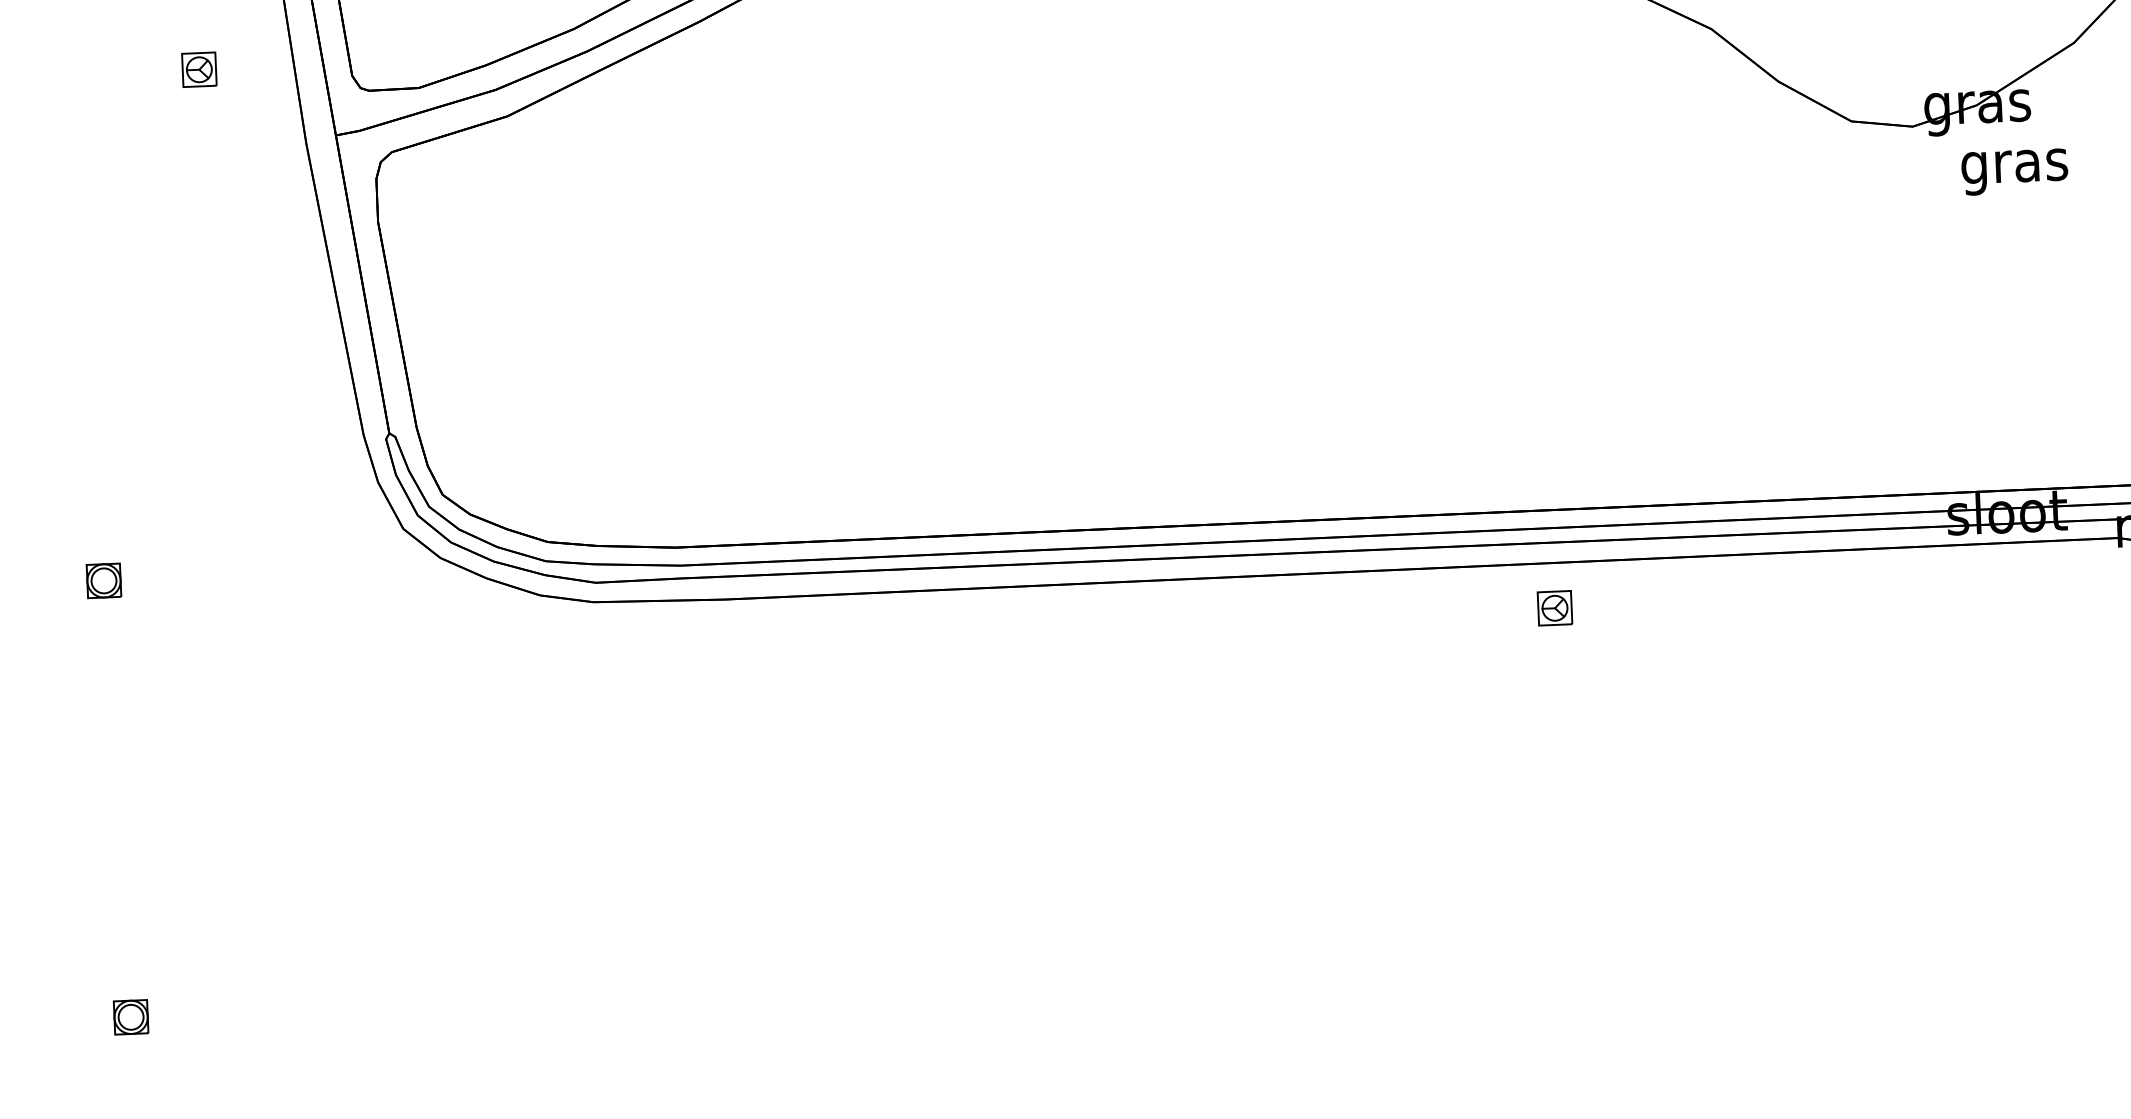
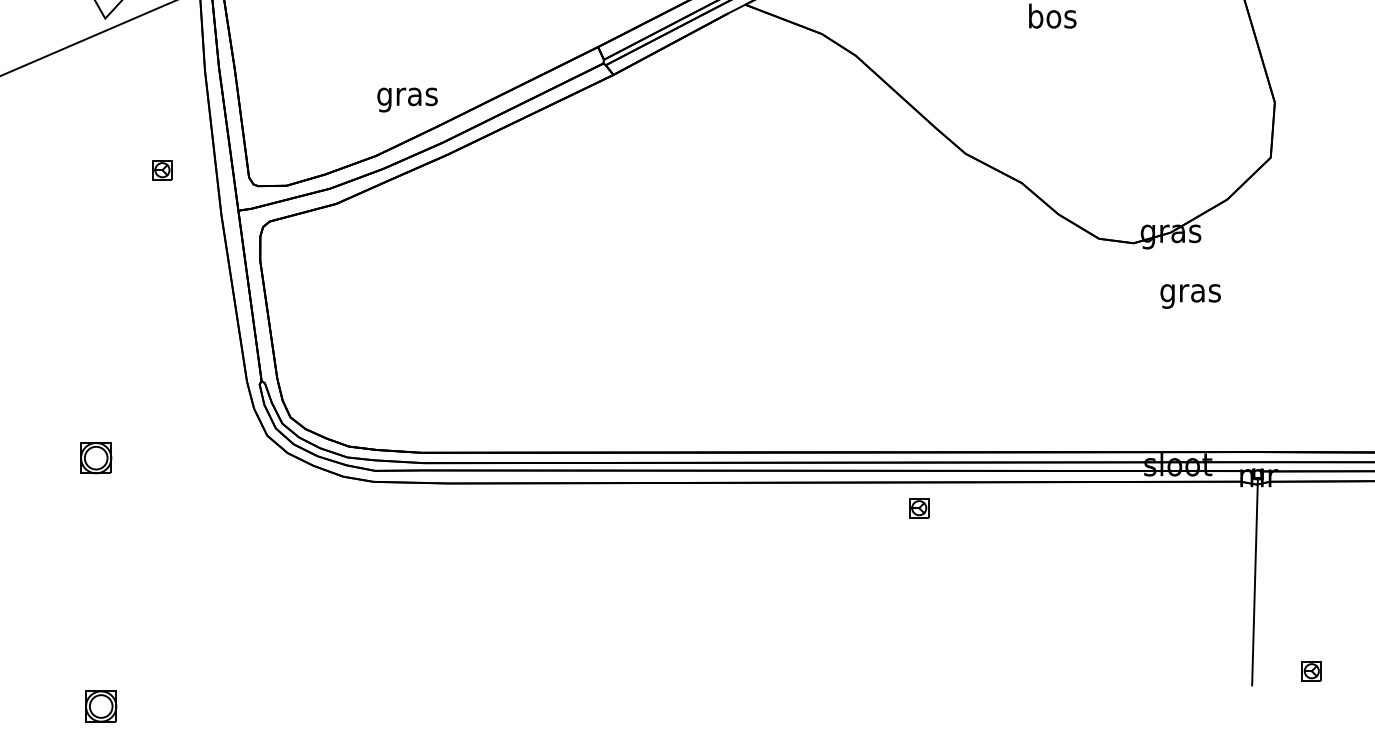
text: (2014, 172) -> (1190, 296), moved
part: (102, 579) -> (95, 457), size x1.6
part: (130, 1017) -> (100, 706), size x1.6

